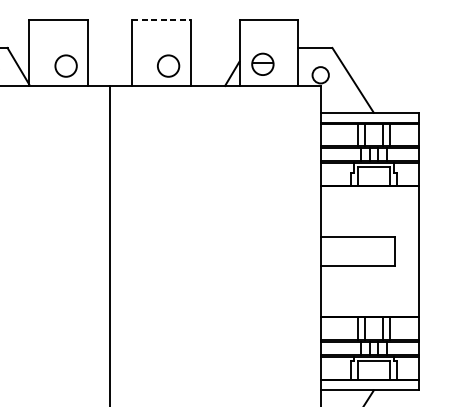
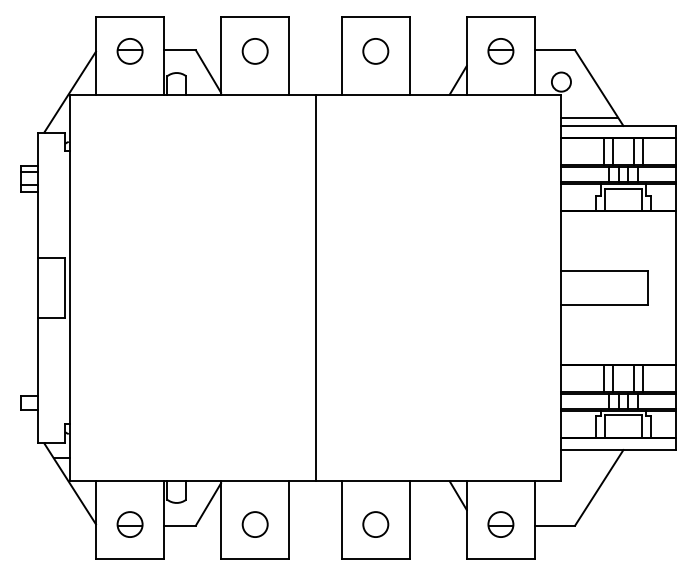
line: (162, 19) -> (376, 17), dashed -> solid
part: (262, 64) -> (500, 51), moved
circle: (65, 66) -> (254, 51), moved
circle: (168, 66) -> (375, 51), moved
line: (344, 105) -> (589, 117), added

